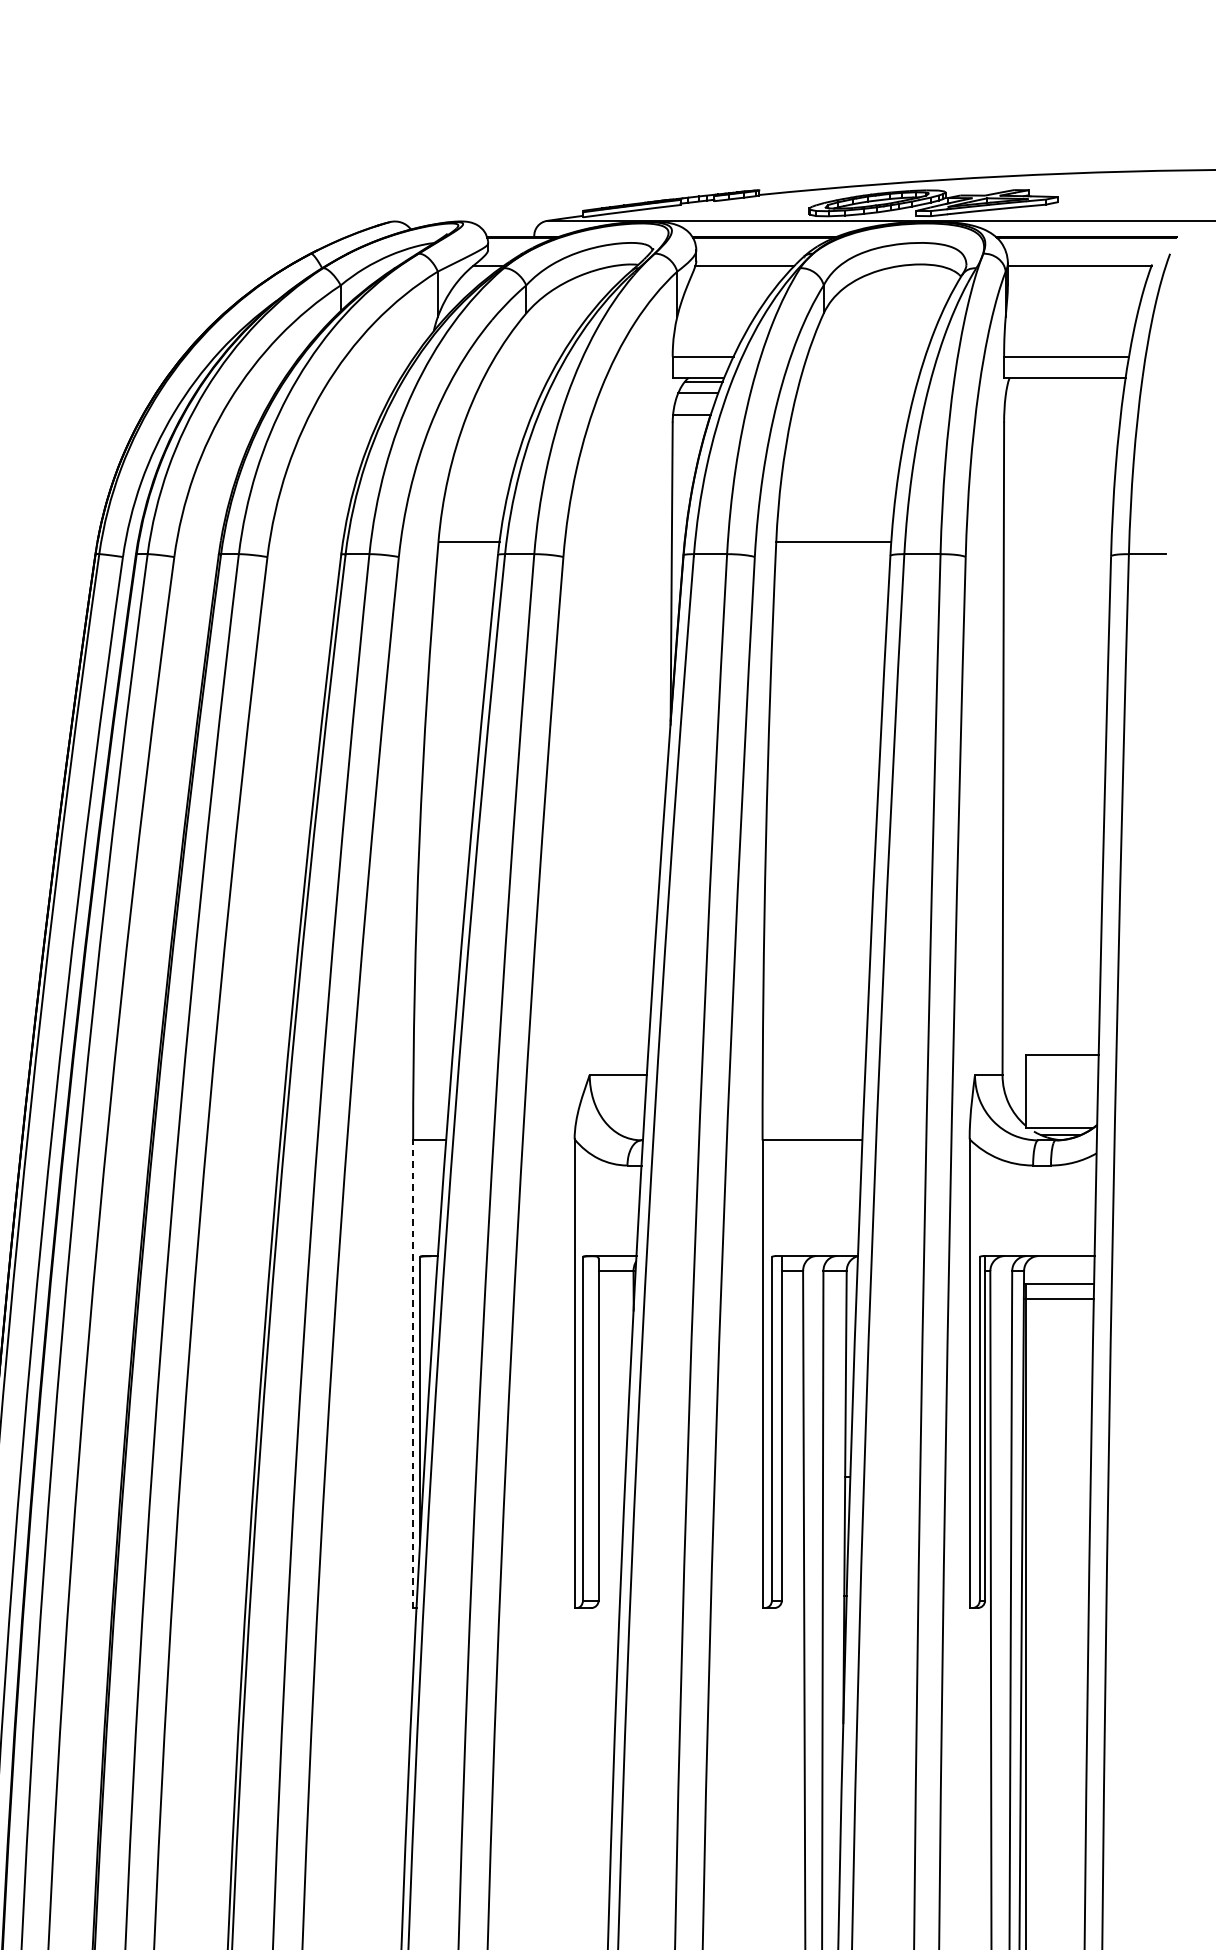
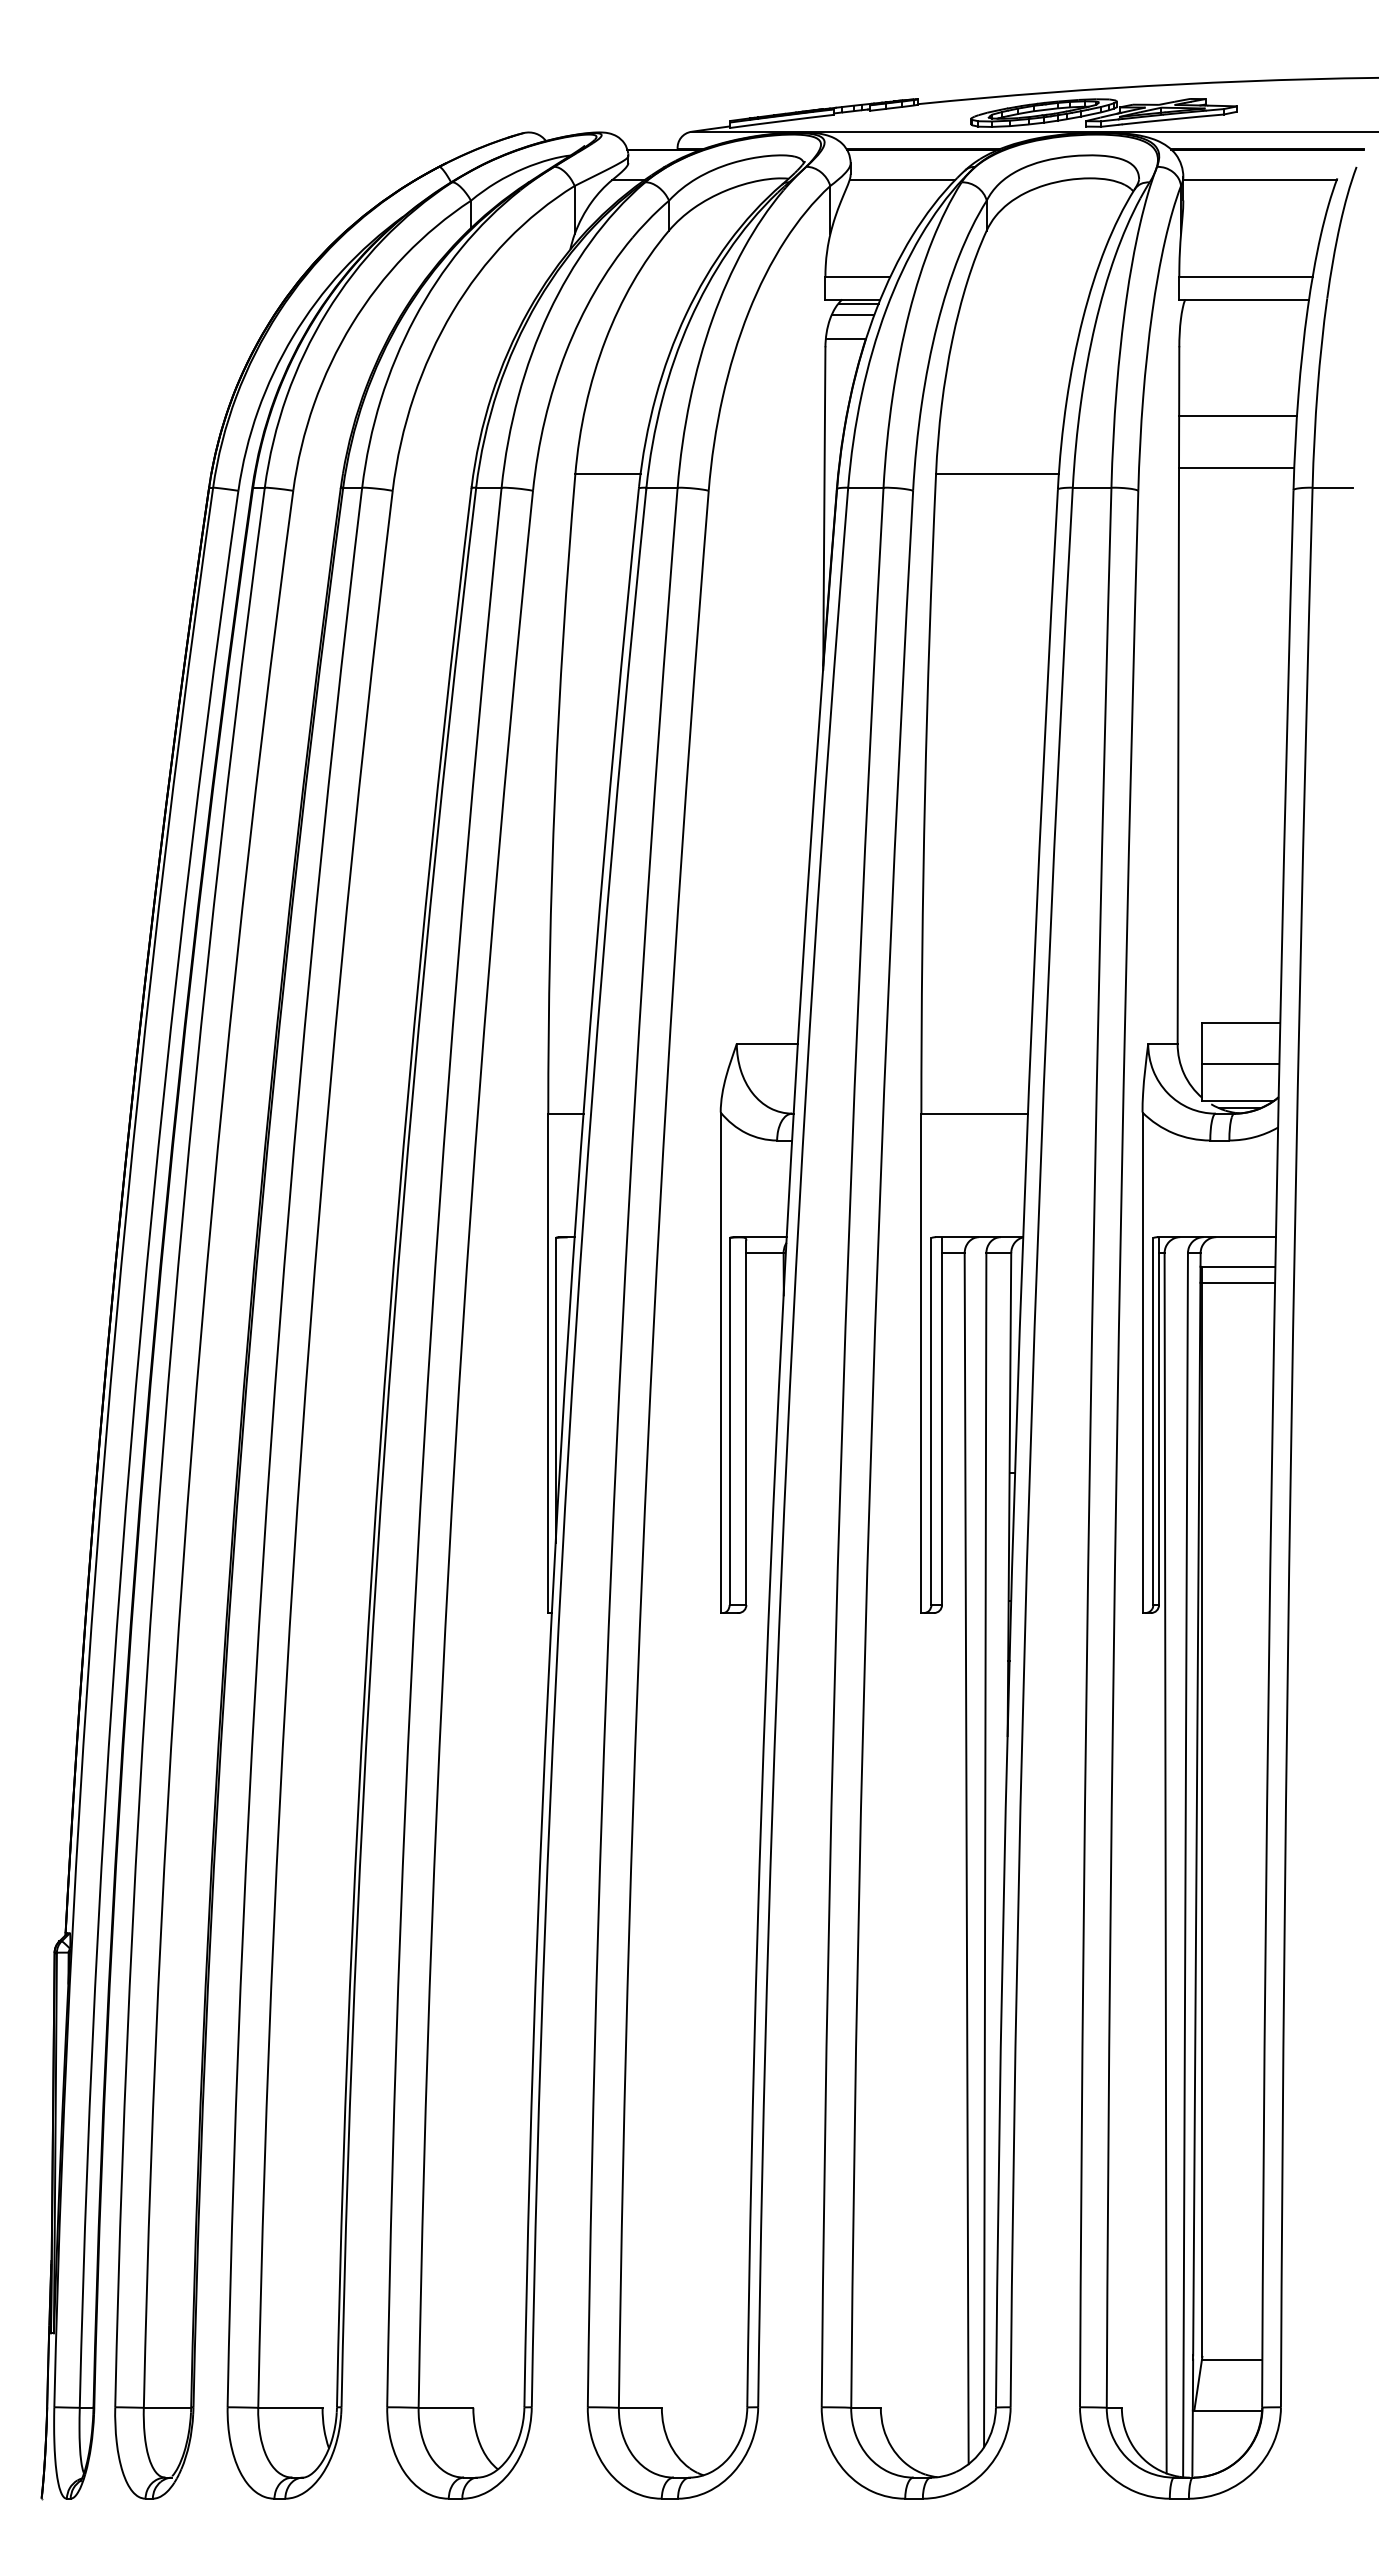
line: (1059, 486) -> (1238, 415), added
line: (1057, 535) -> (1236, 467), added
line: (1061, 1094) -> (1240, 1064), added
line: (413, 1374) -> (548, 1363), dashed -> solid

